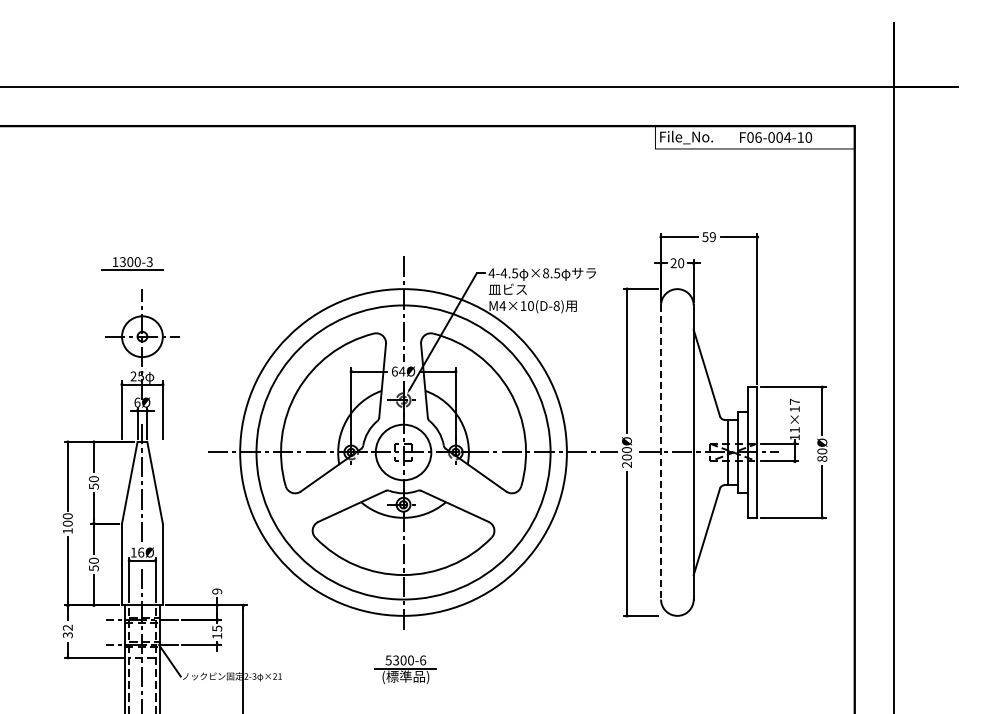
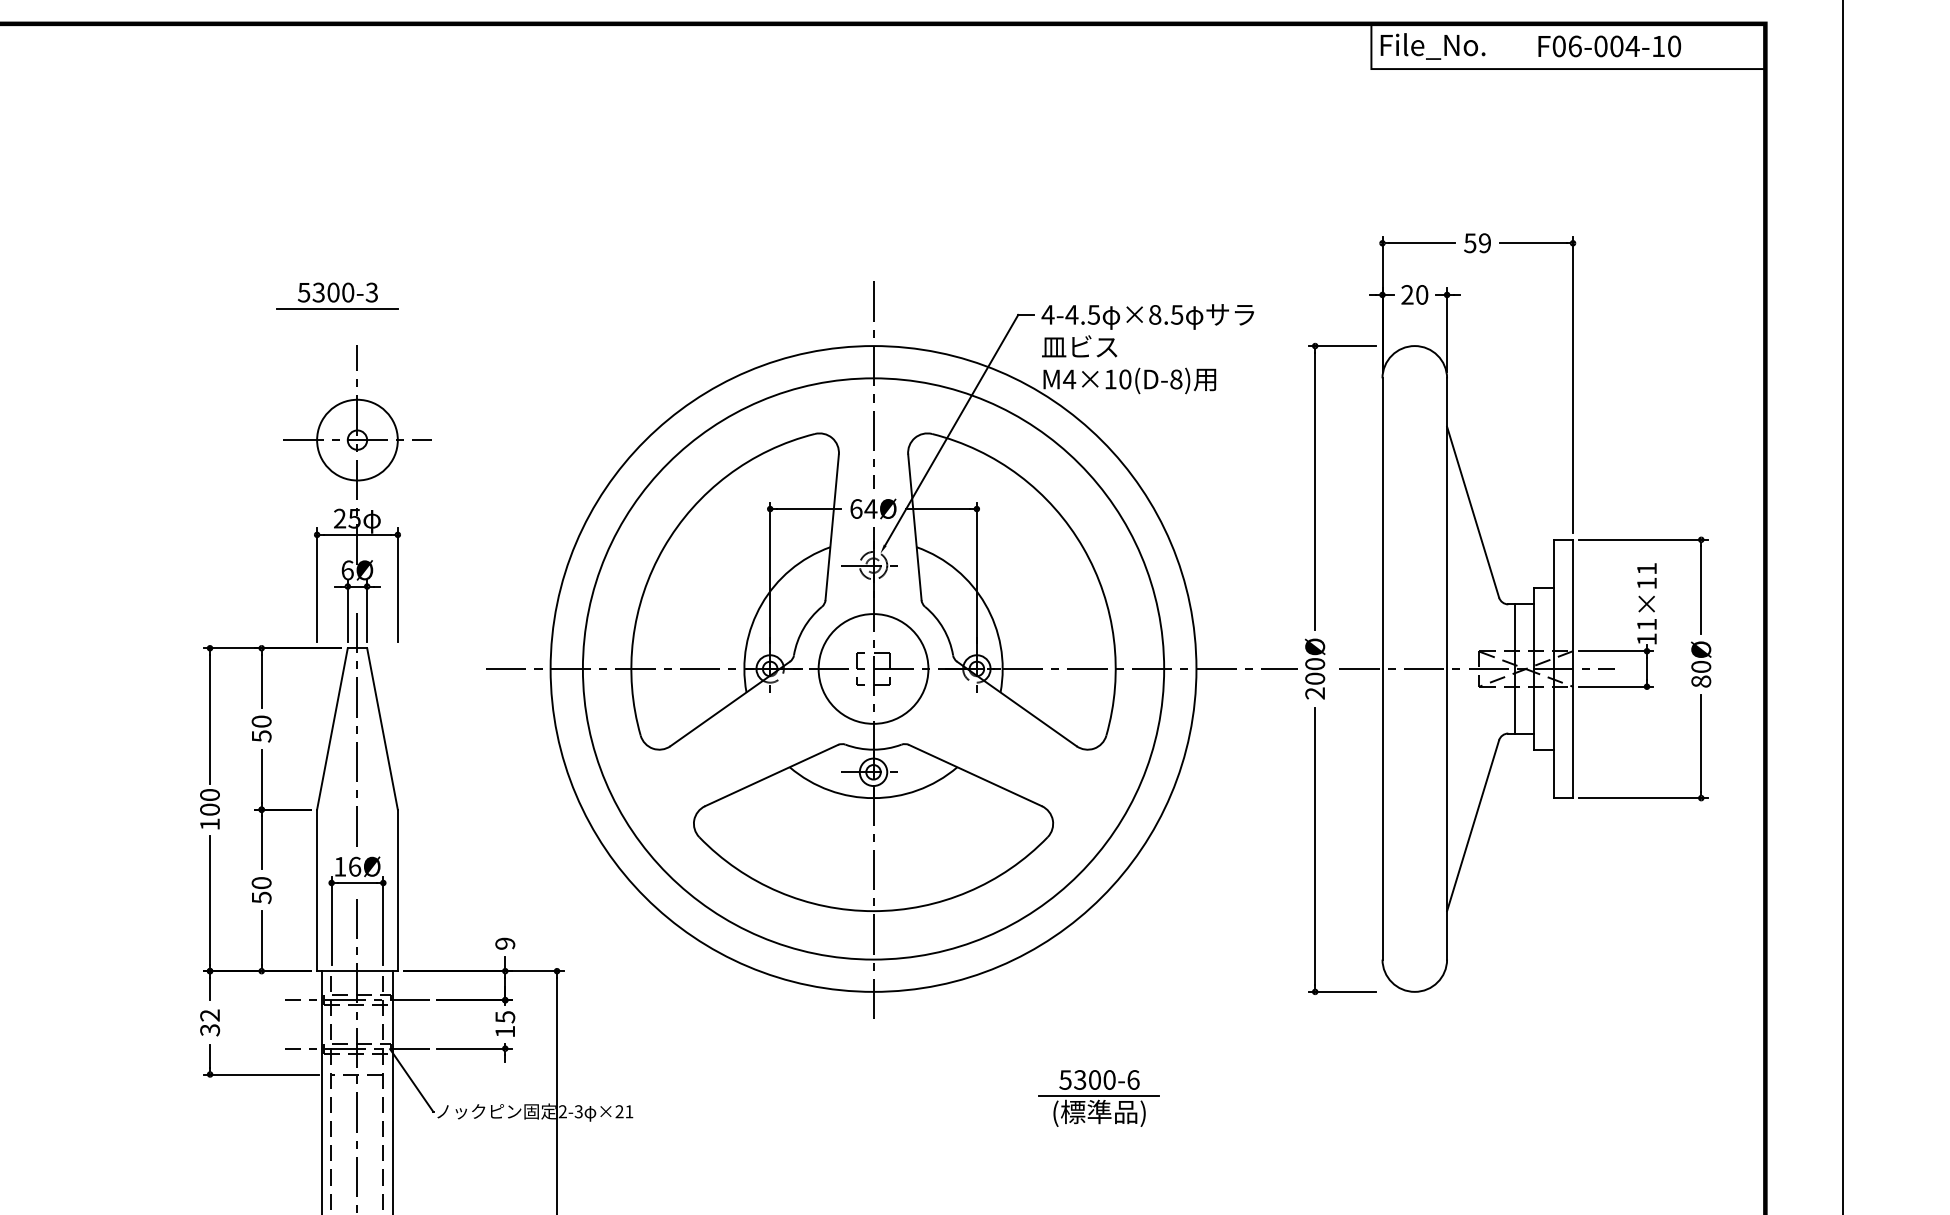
text: (115, 262) -> (304, 293), 1300-3 -> 5300-3
text: (794, 401) -> (1646, 568), 11×17 -> 11×11
line: (661, 453) -> (1383, 670), dashed -> solid
part: (405, 669) -> (1098, 1097), moved

